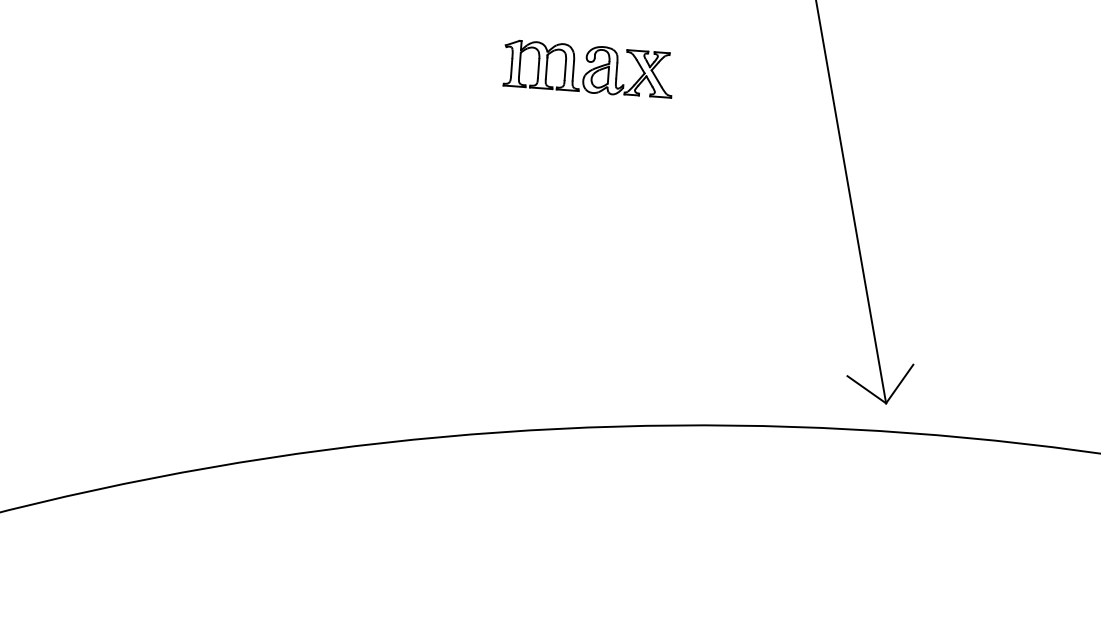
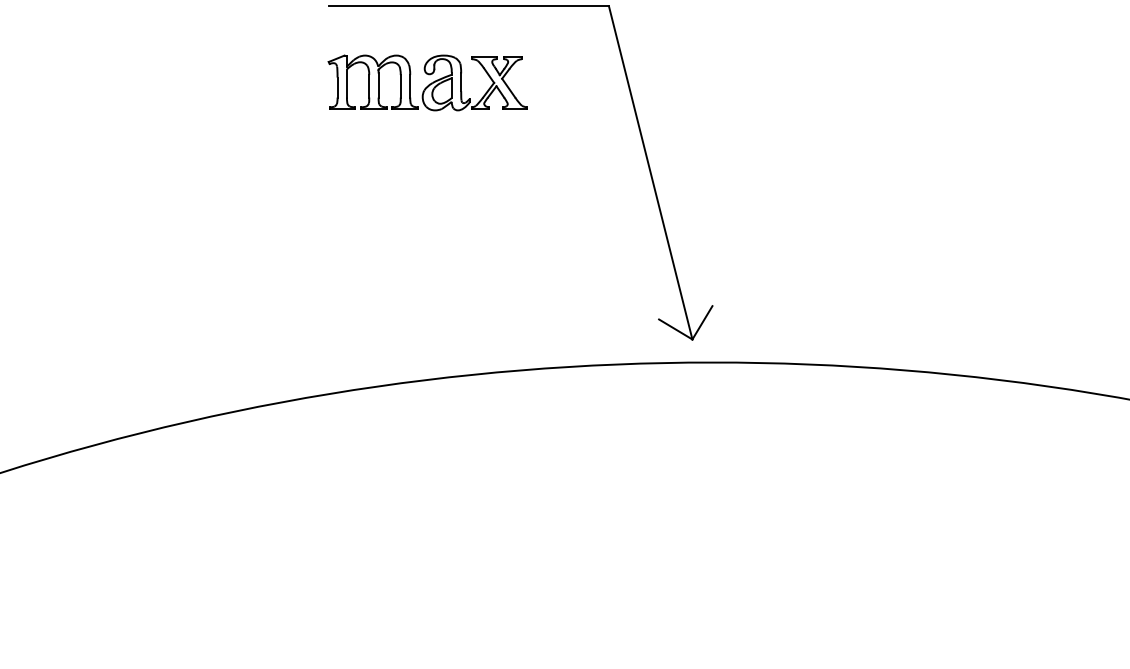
part: (588, 68) -> (427, 82), size x1.43

